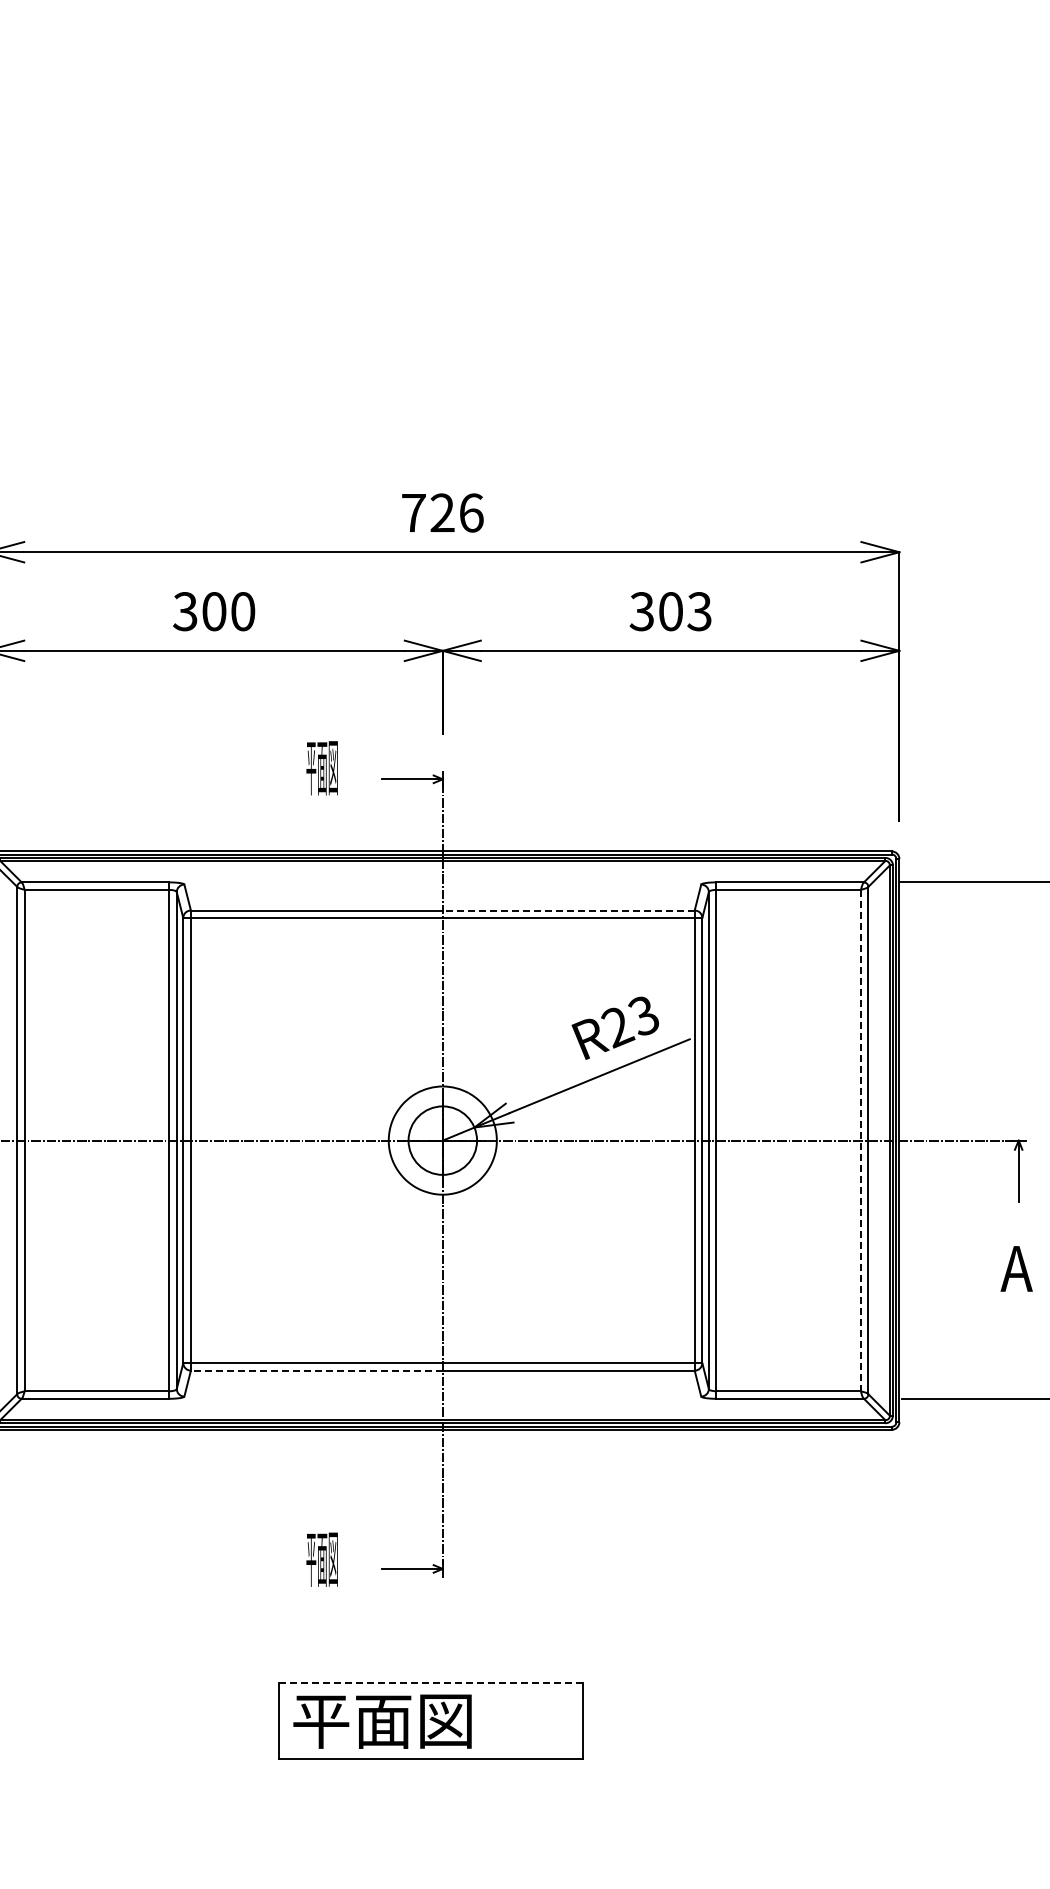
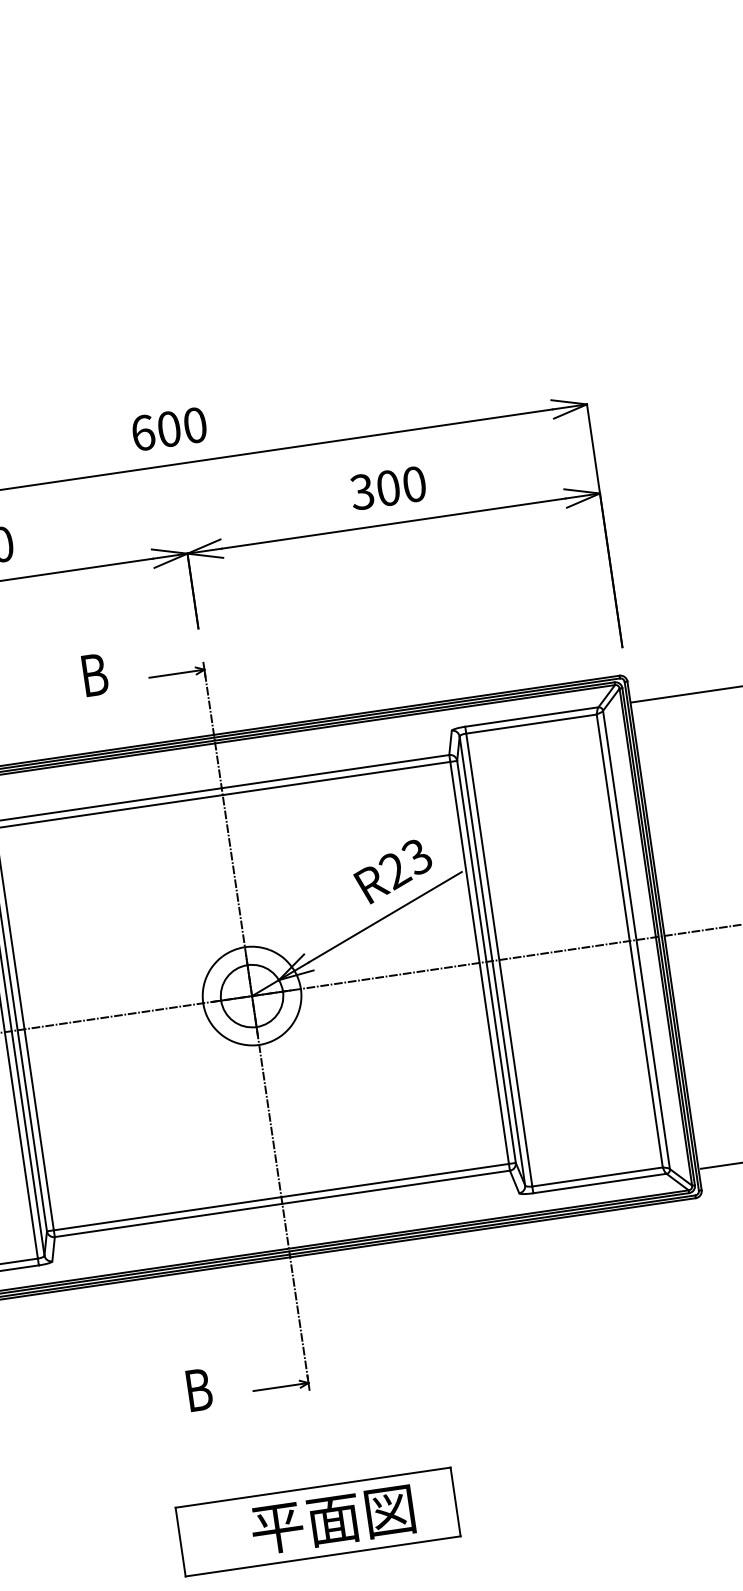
text: (442, 512) -> (169, 428), 726 -> 600
text: (699, 611) -> (414, 484), 303 -> 300
text: (321, 768) -> (93, 675), 平面図 -> B
line: (568, 910) -> (335, 771), dashed -> solid
line: (860, 1140) -> (629, 940), dashed -> solid
line: (316, 1370) -> (168, 1220), dashed -> solid
text: (321, 1559) -> (197, 1390), 平面図 -> B
line: (430, 1683) -> (312, 1488), dashed -> solid
text: (382, 1721) -> (332, 1520), moved

